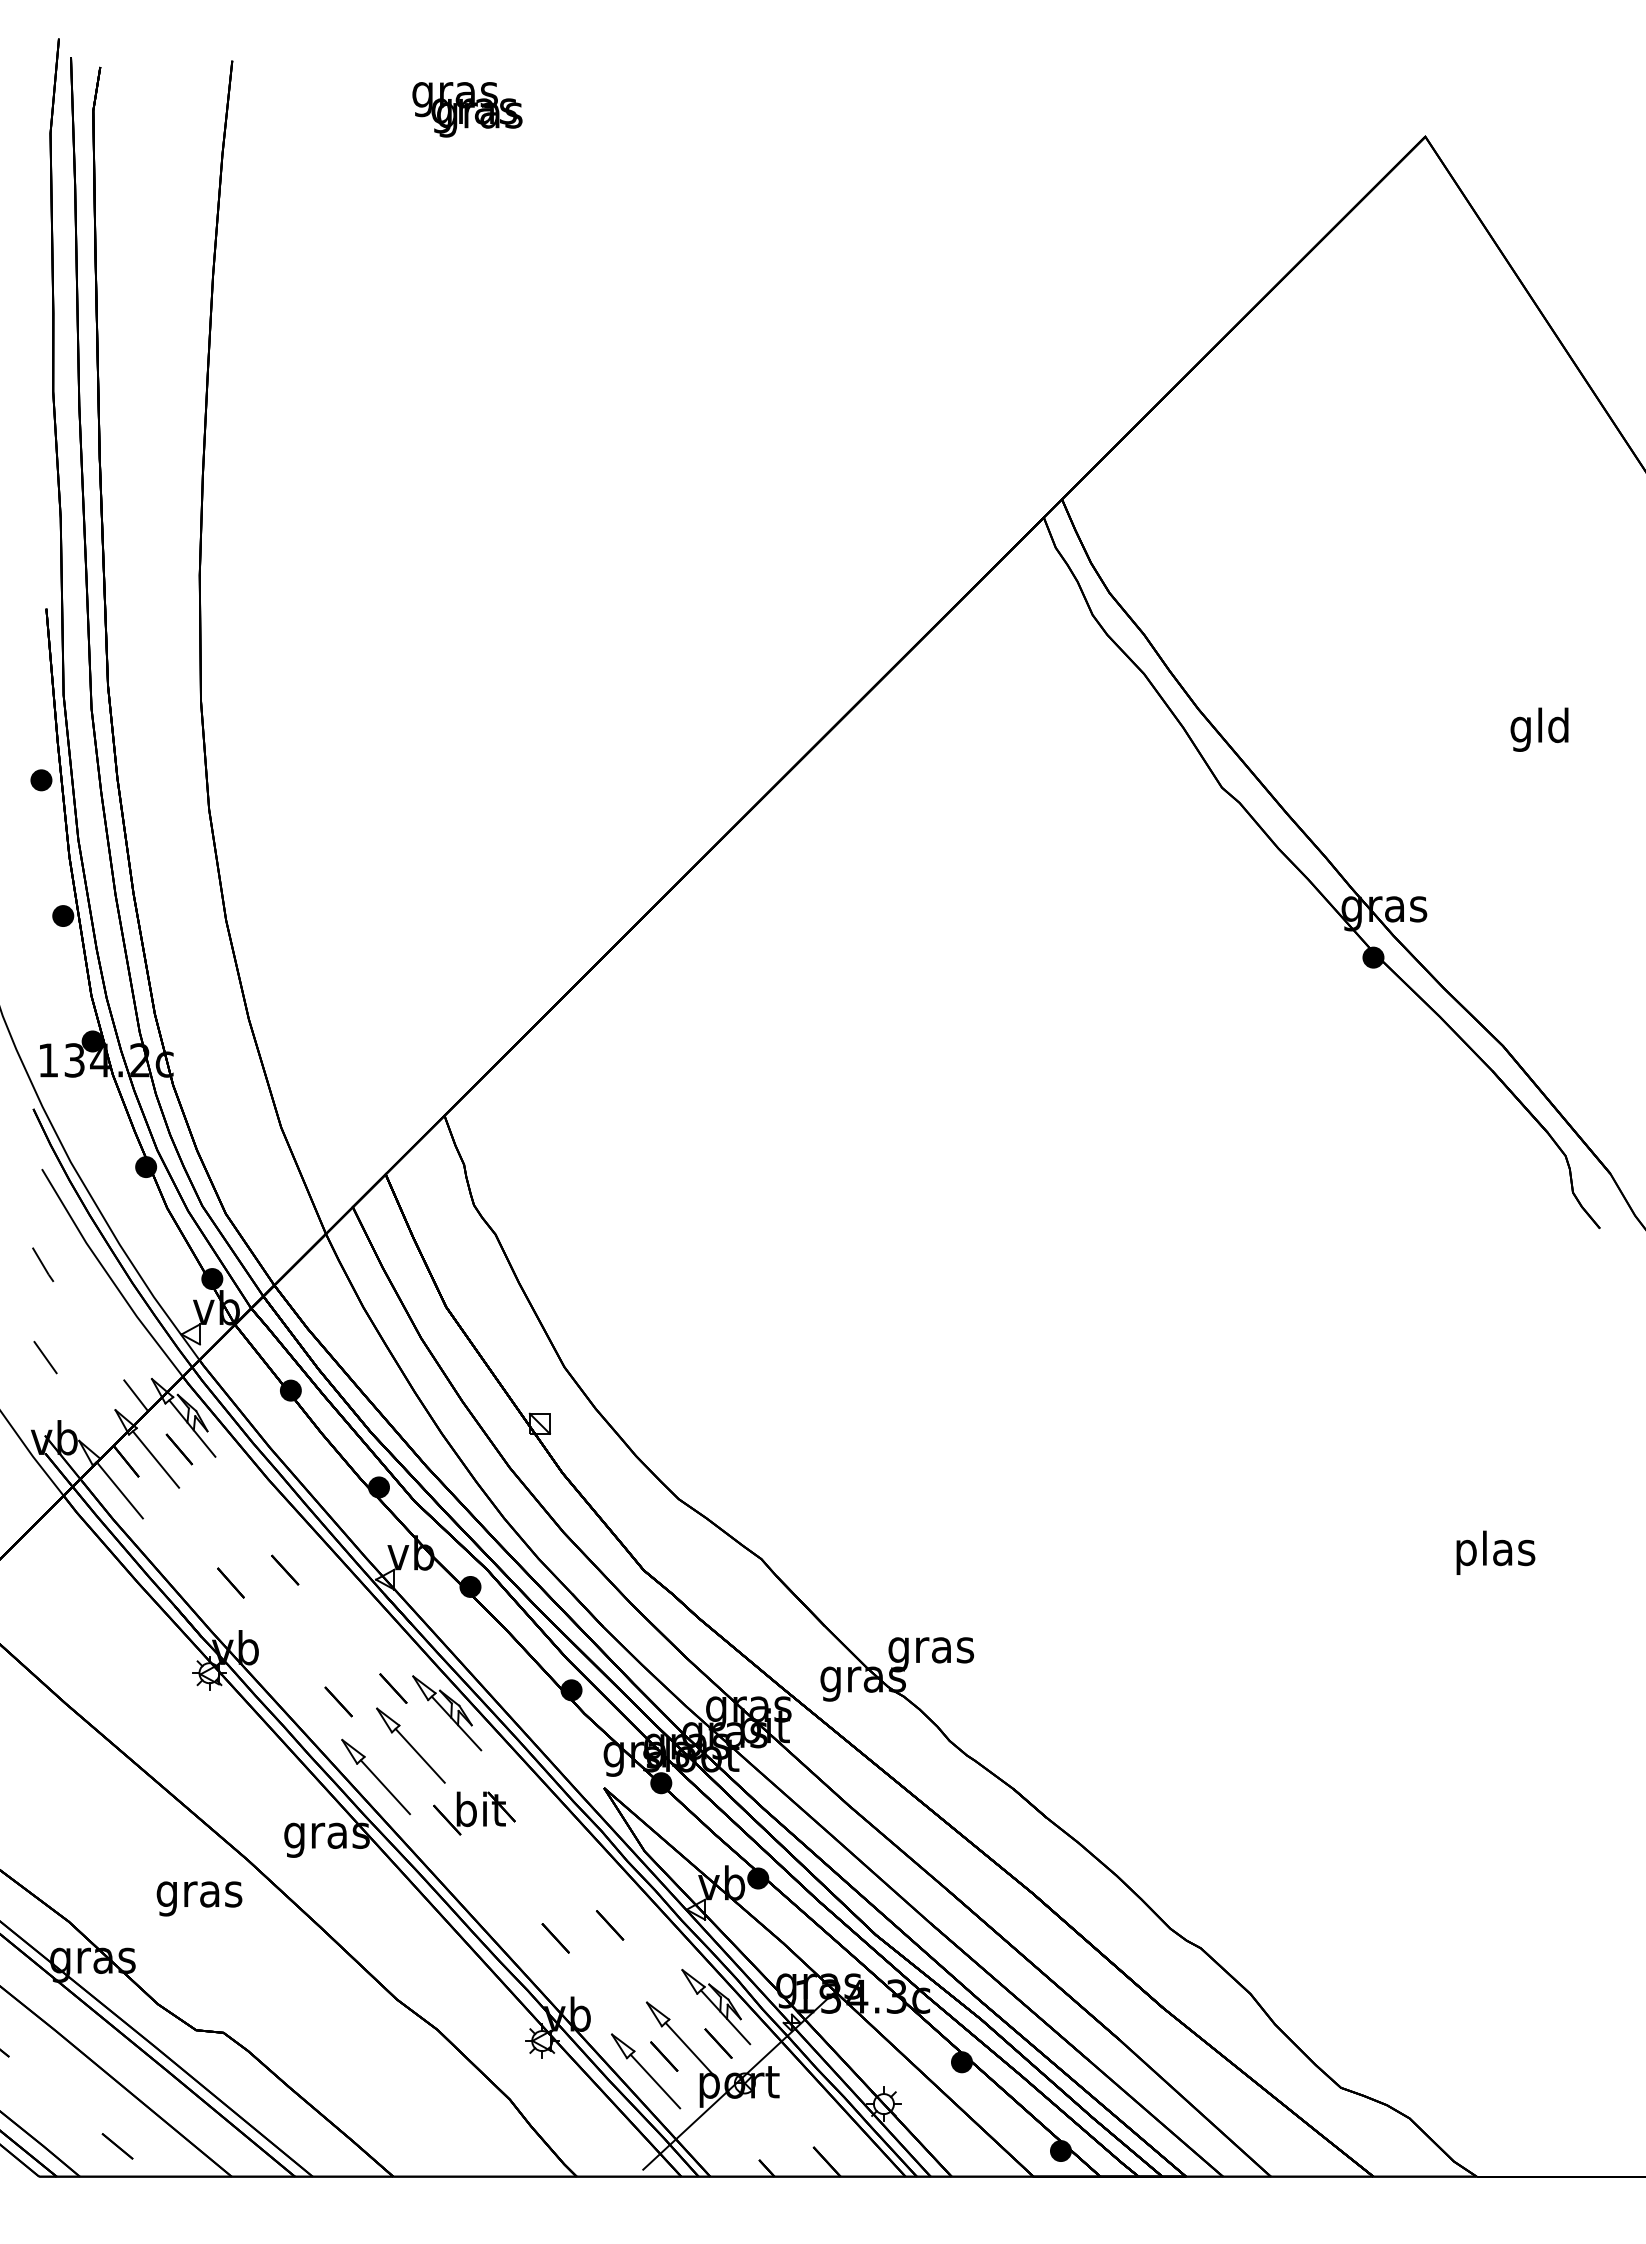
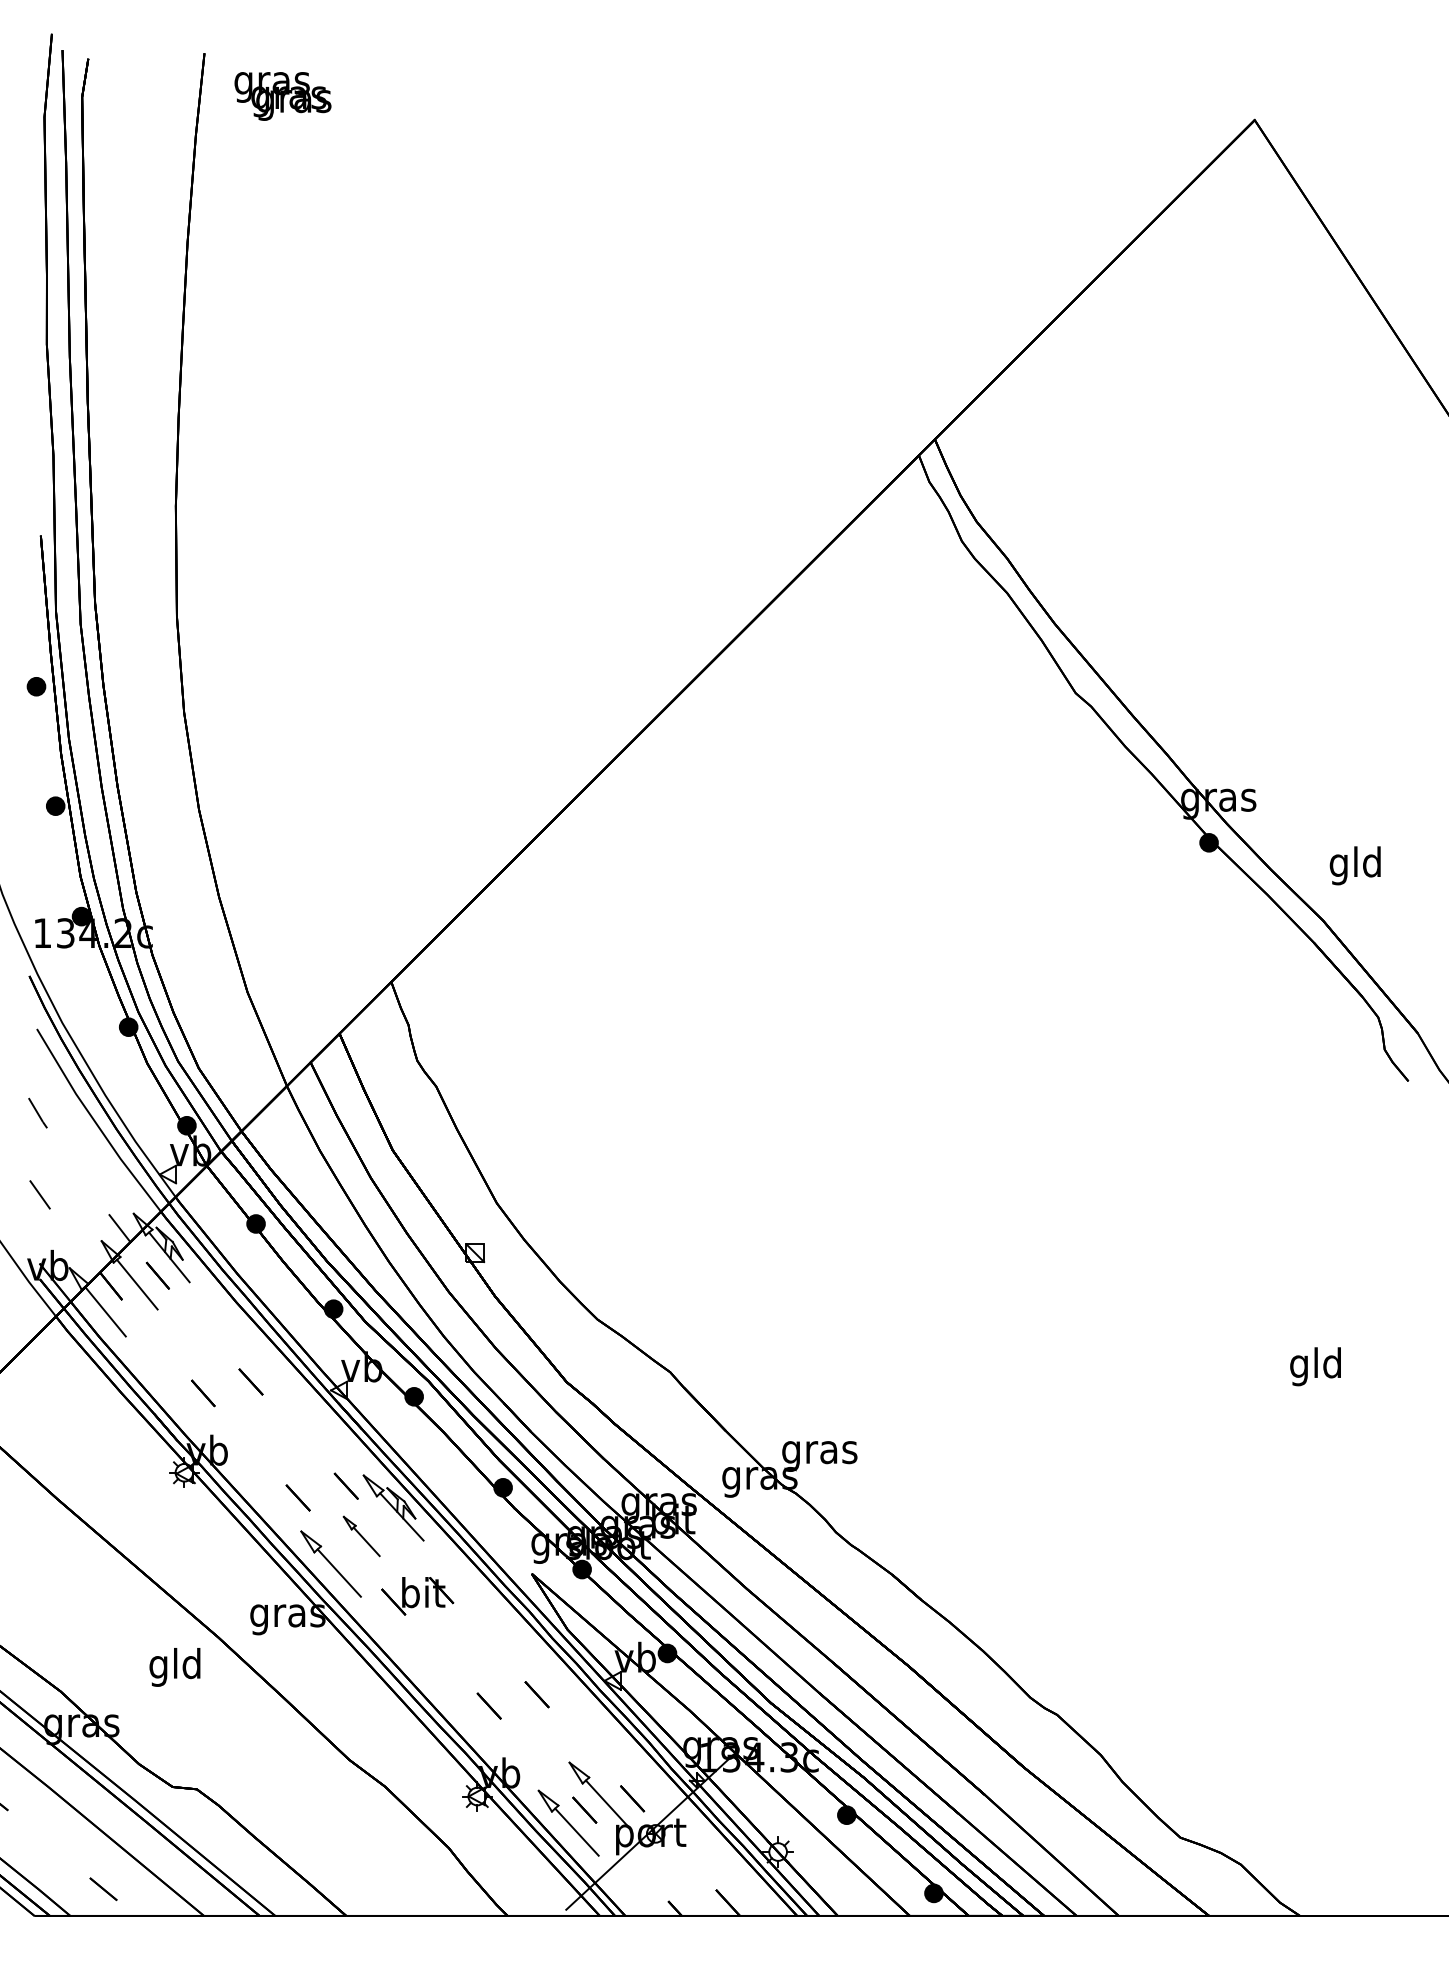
text: (467, 109) -> (283, 96), moved
text: (1539, 729) -> (1355, 865), moved
text: (1495, 1552) -> (1316, 1366), plas -> gld
part: (410, 1745) -> (361, 1536), size x0.6
text: (199, 1894) -> (175, 1667), gras -> gld
part: (716, 2007) -> (630, 1767), removed

